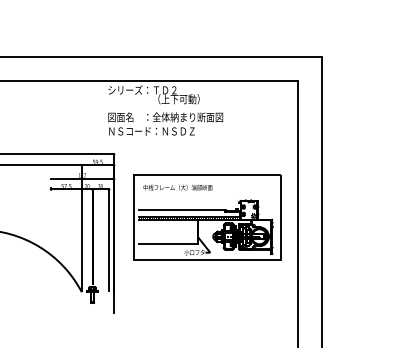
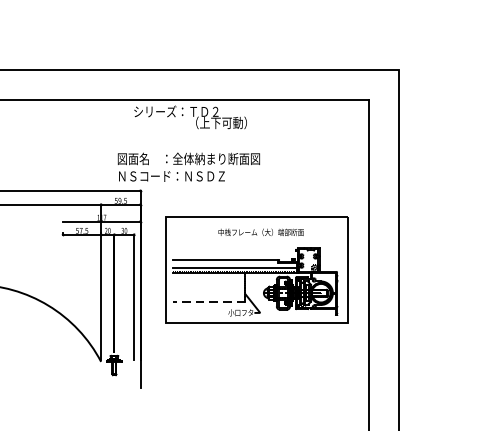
text: (165, 123) -> (188, 166), moved
text: (177, 187) -> (260, 232), moved
line: (168, 243) -> (208, 301), solid -> dashed

